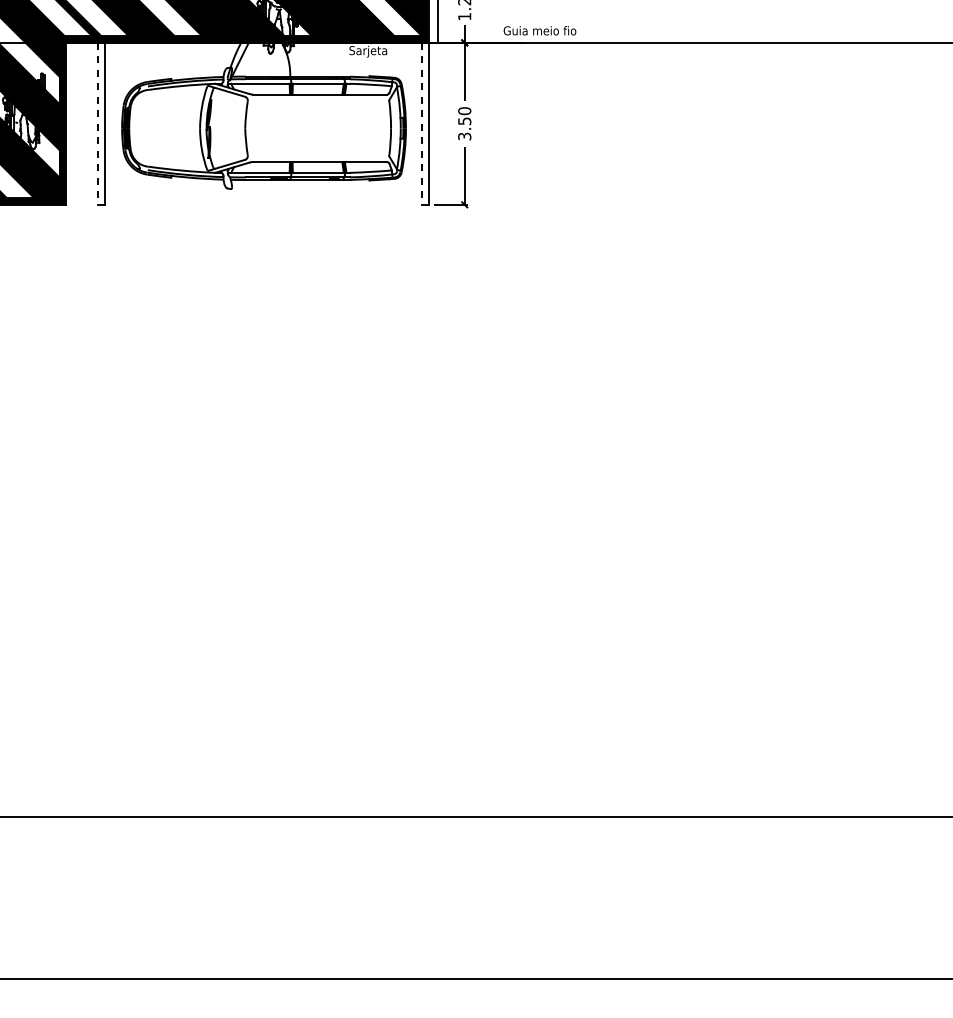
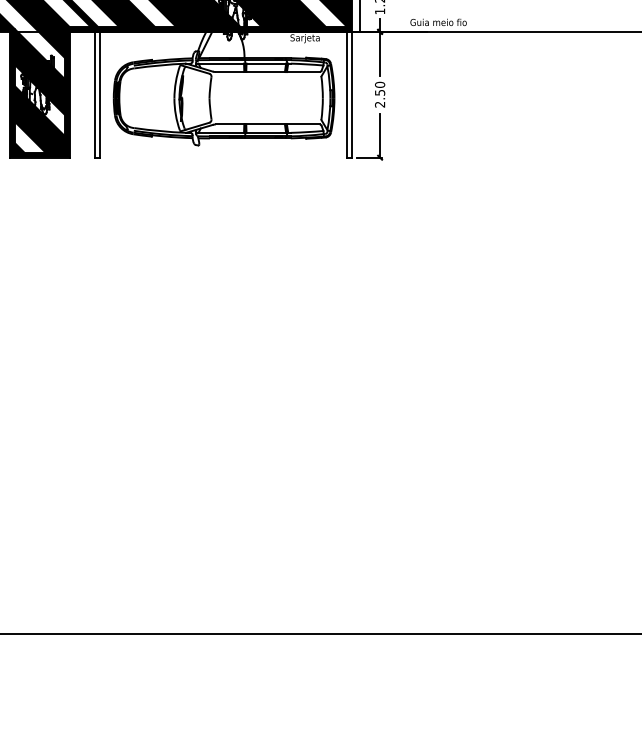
line: (98, 123) -> (95, 94), dashed -> solid
line: (422, 123) -> (347, 94), dashed -> solid
text: (464, 136) -> (379, 104), 3.50 -> 2.50

